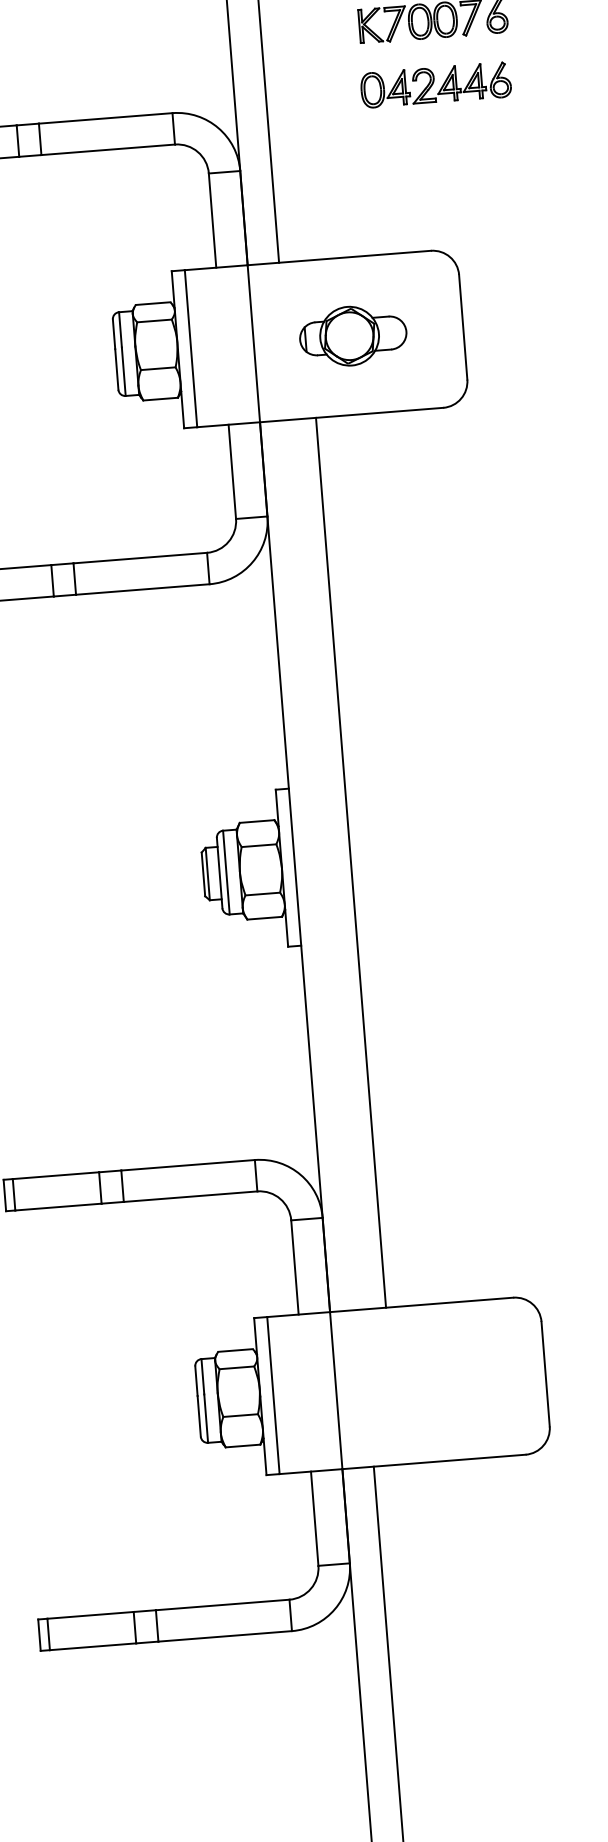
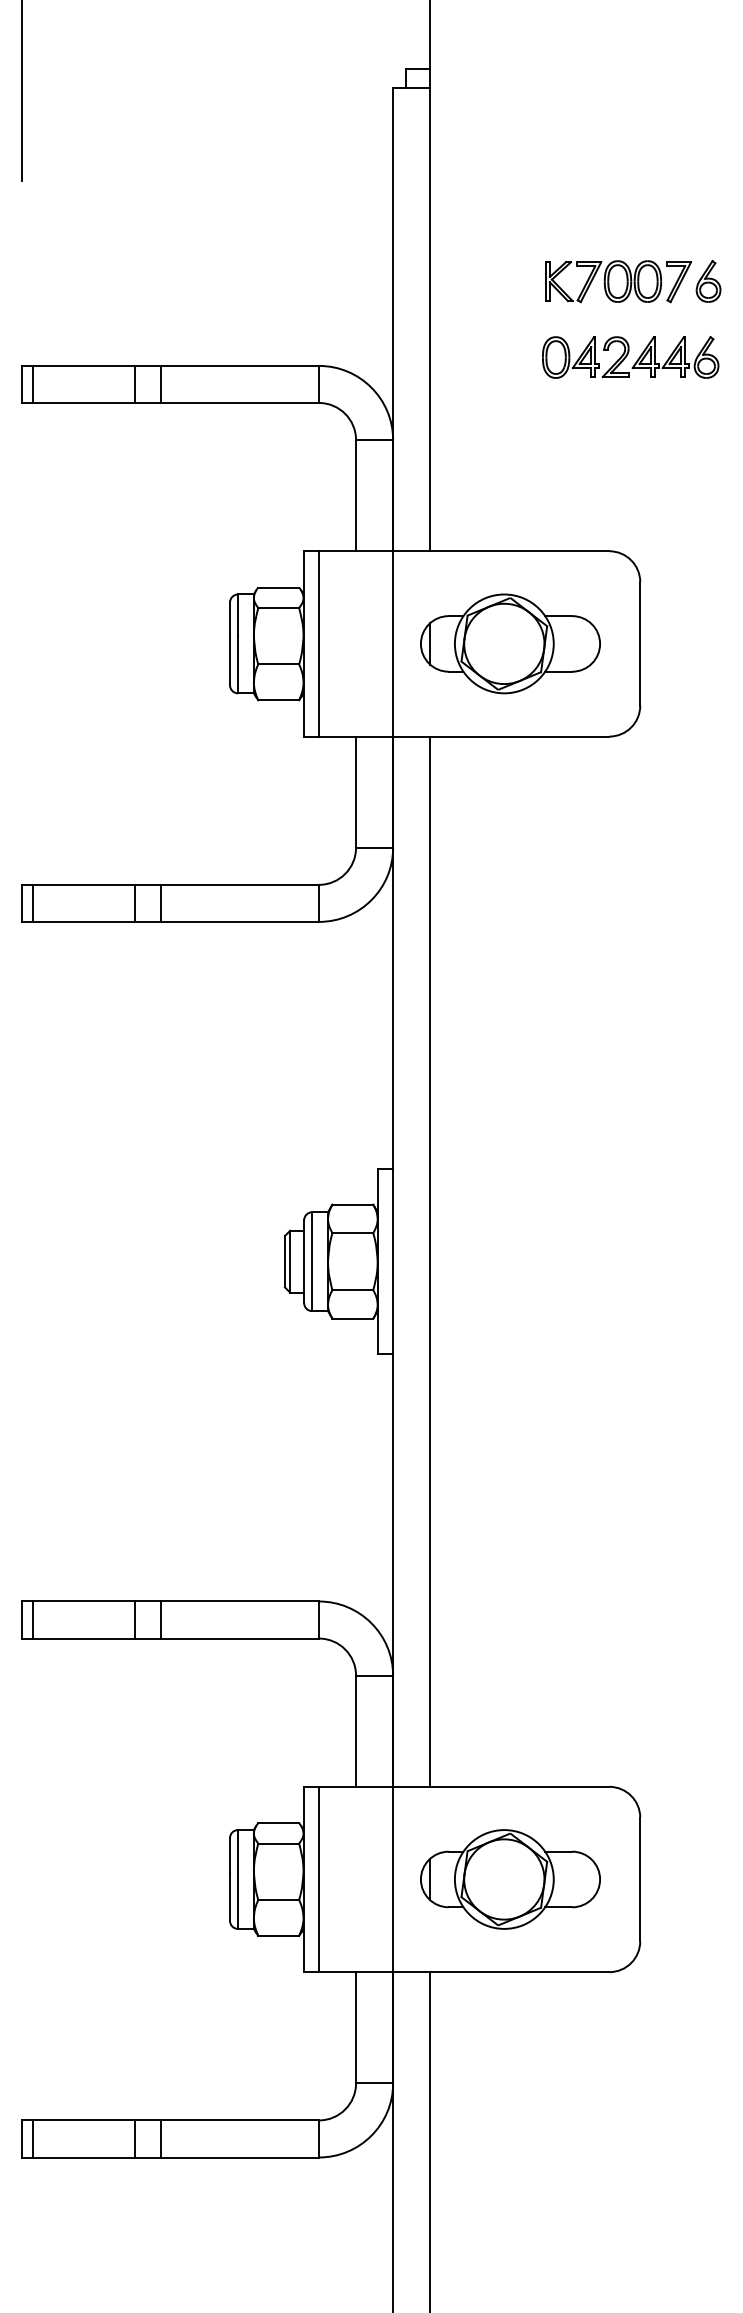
part: (353, 335) -> (510, 643), size x1.43
line: (351, 862) -> (430, 1261), moved
part: (435, 1382) -> (510, 1879), added

